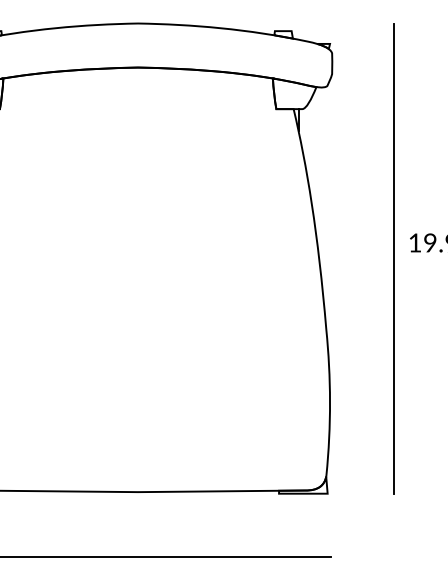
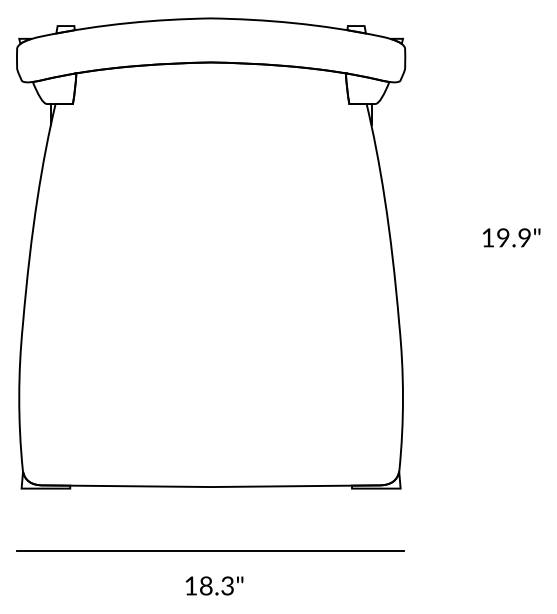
line: (394, 258) -> (467, 253), removed

